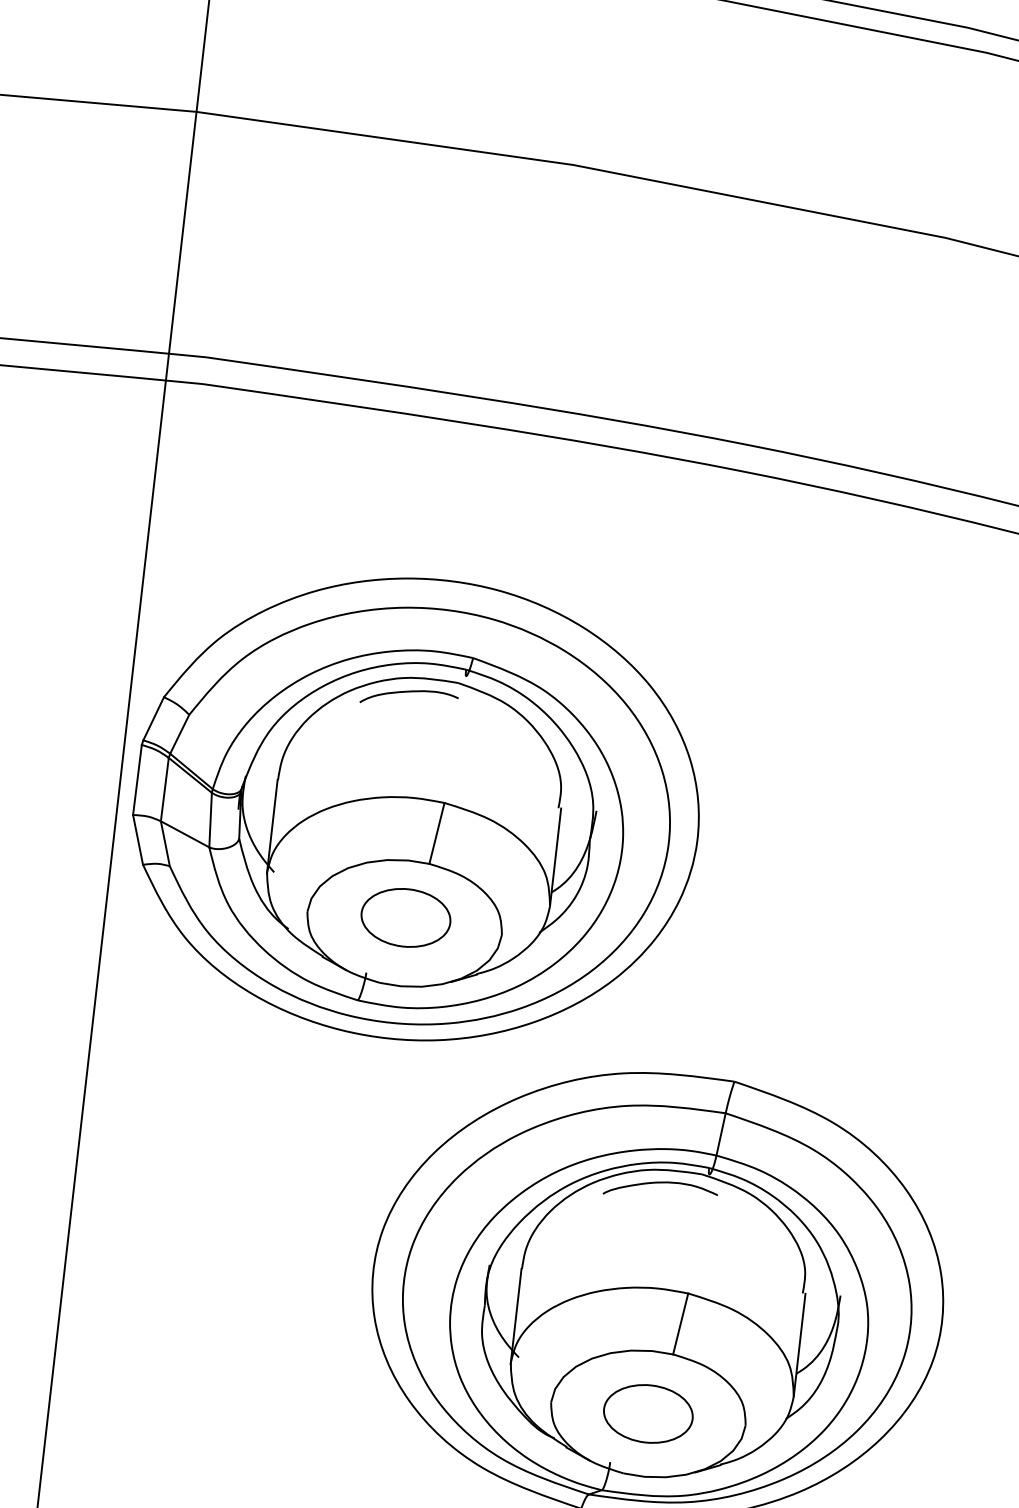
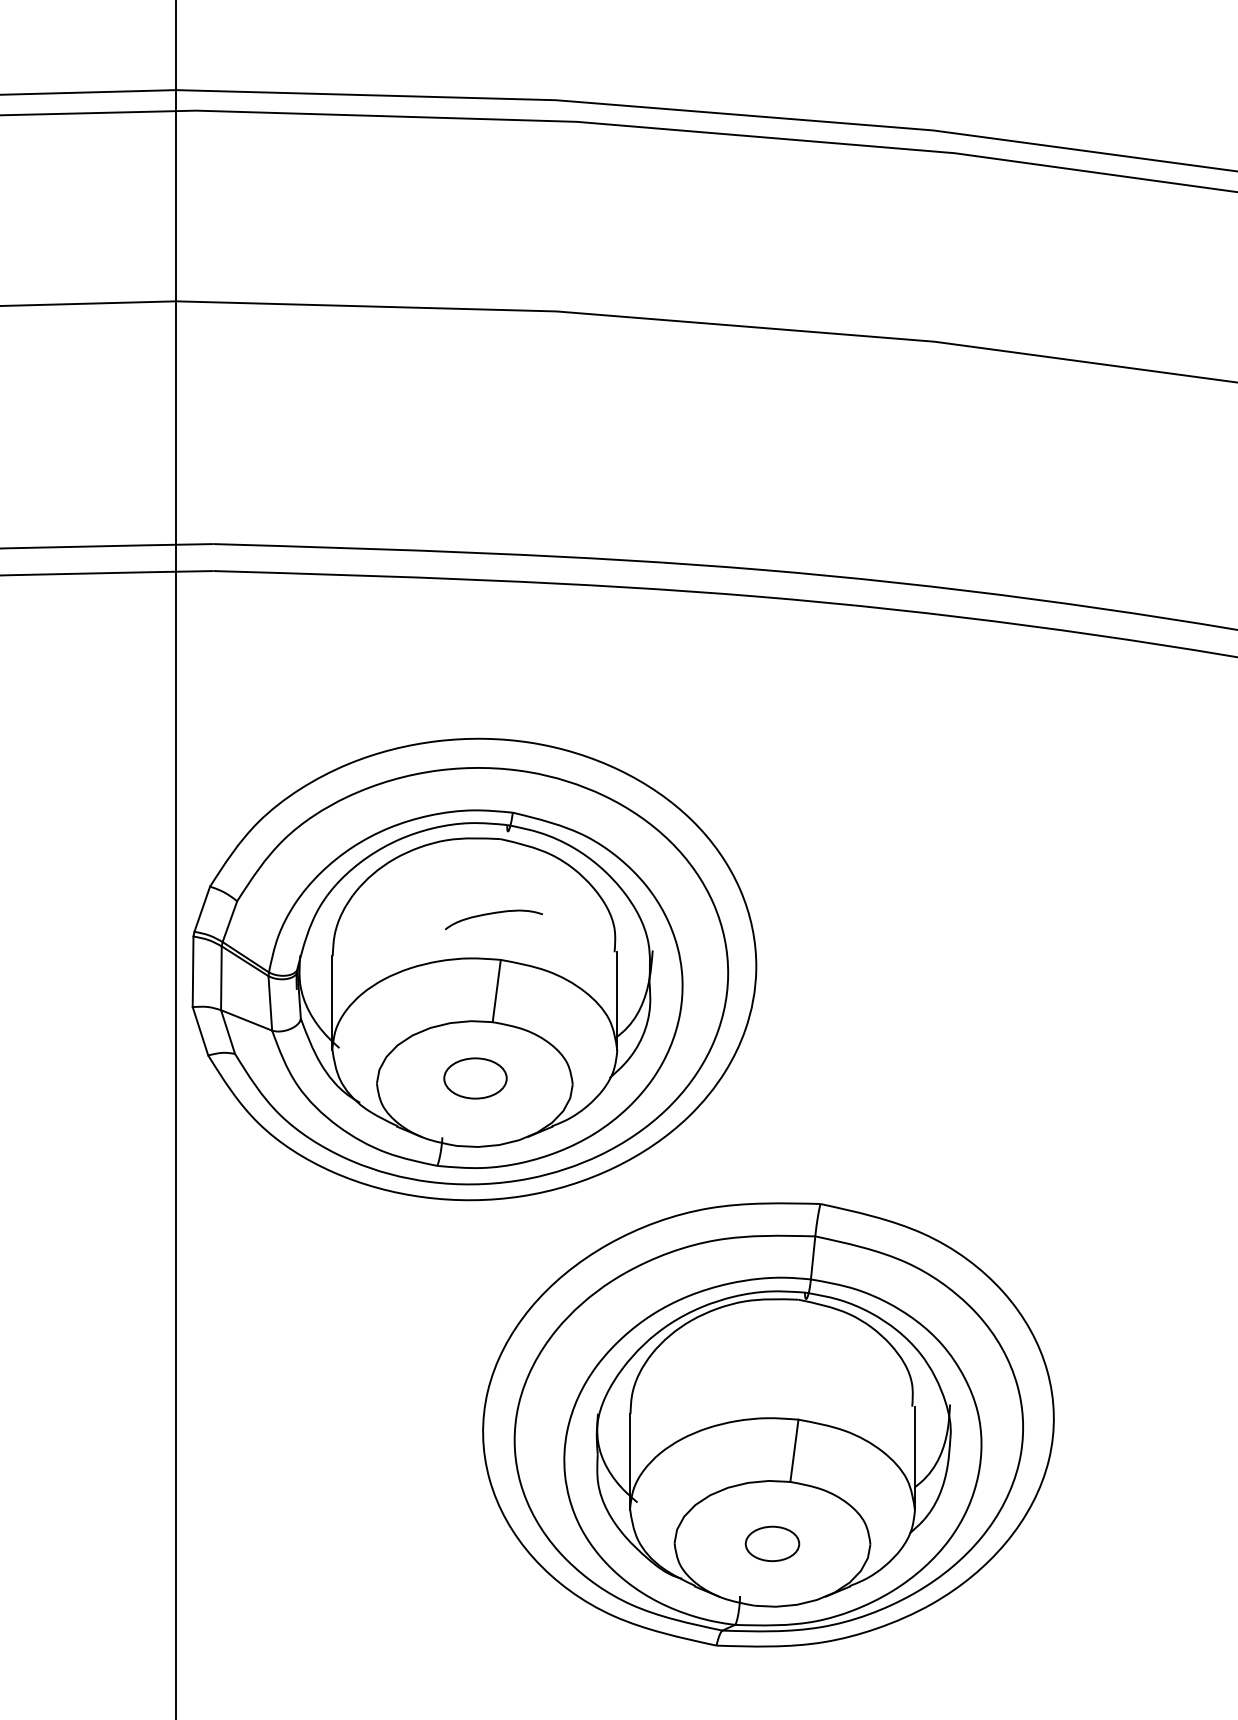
curve: (408, 692) -> (492, 914), moved
part: (405, 917) -> (475, 1078), size x0.7
curve: (661, 1183) -> (759, 1313), removed
part: (648, 1413) -> (772, 1543), size x0.6

